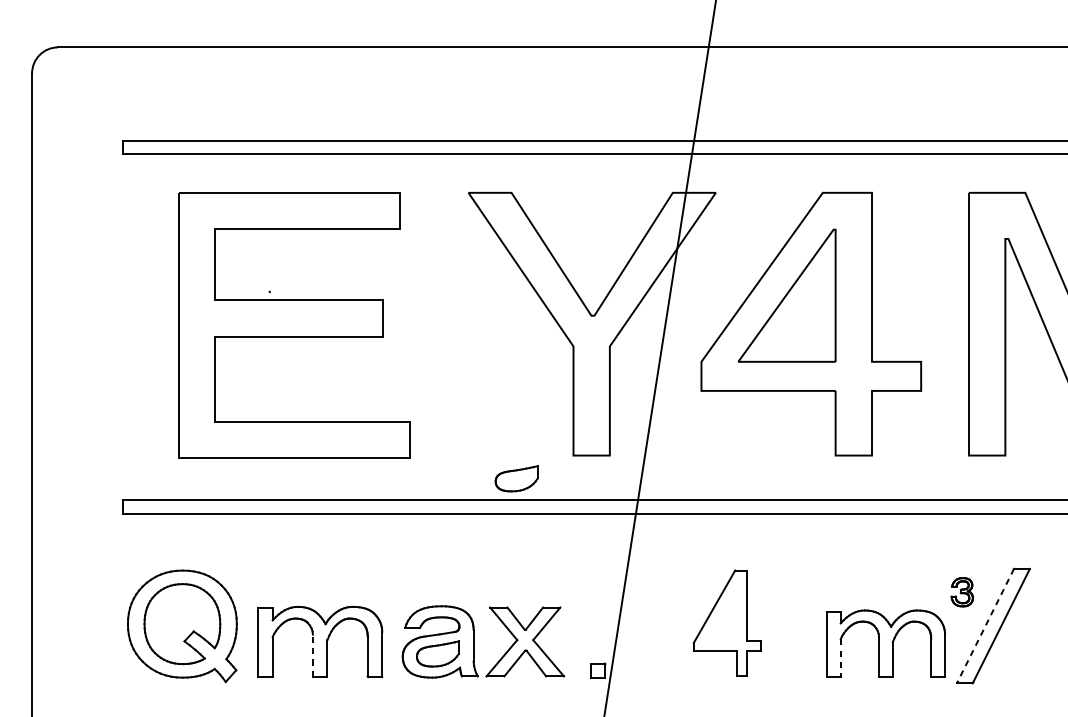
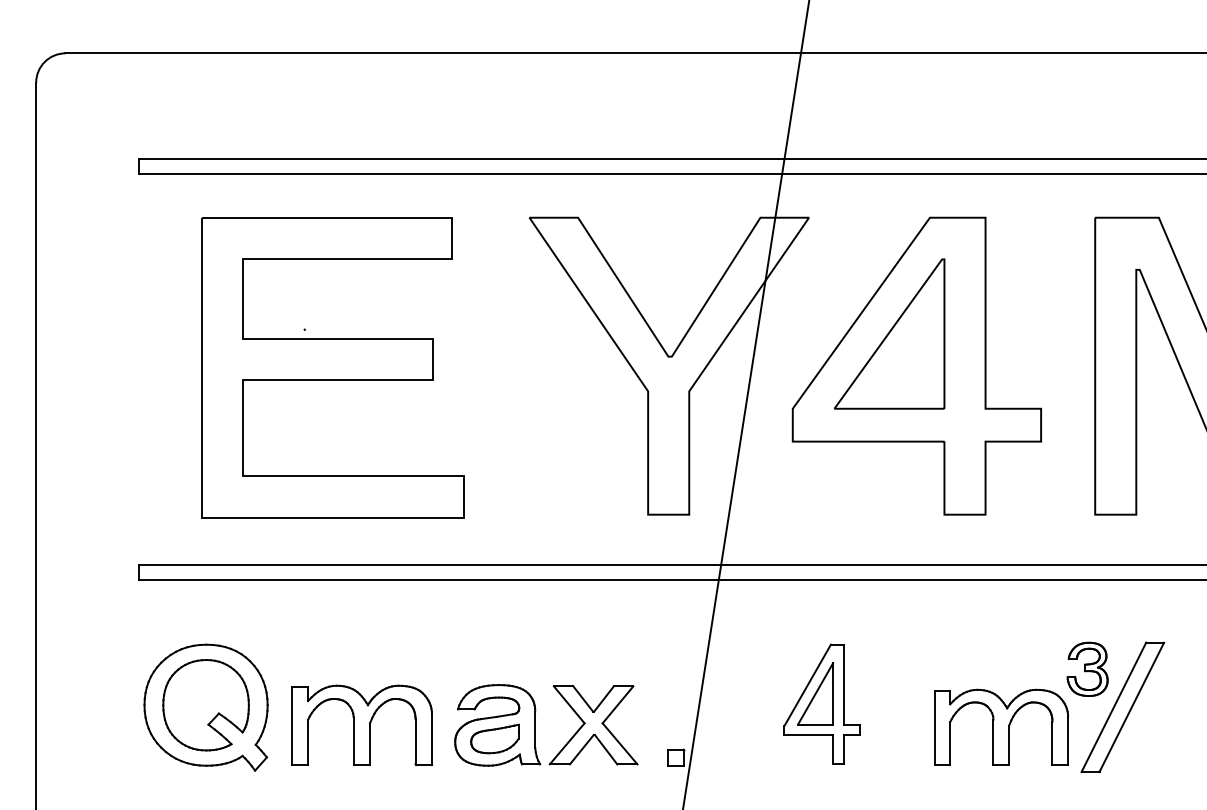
part: (516, 478) -> (583, 540), removed
part: (962, 591) -> (1087, 668), size x1.67
part: (721, 613) -> (815, 693), added
line: (985, 626) -> (1113, 707), dashed -> solid
line: (312, 655) -> (353, 740), dashed -> solid
line: (840, 657) -> (950, 743), dashed -> solid

